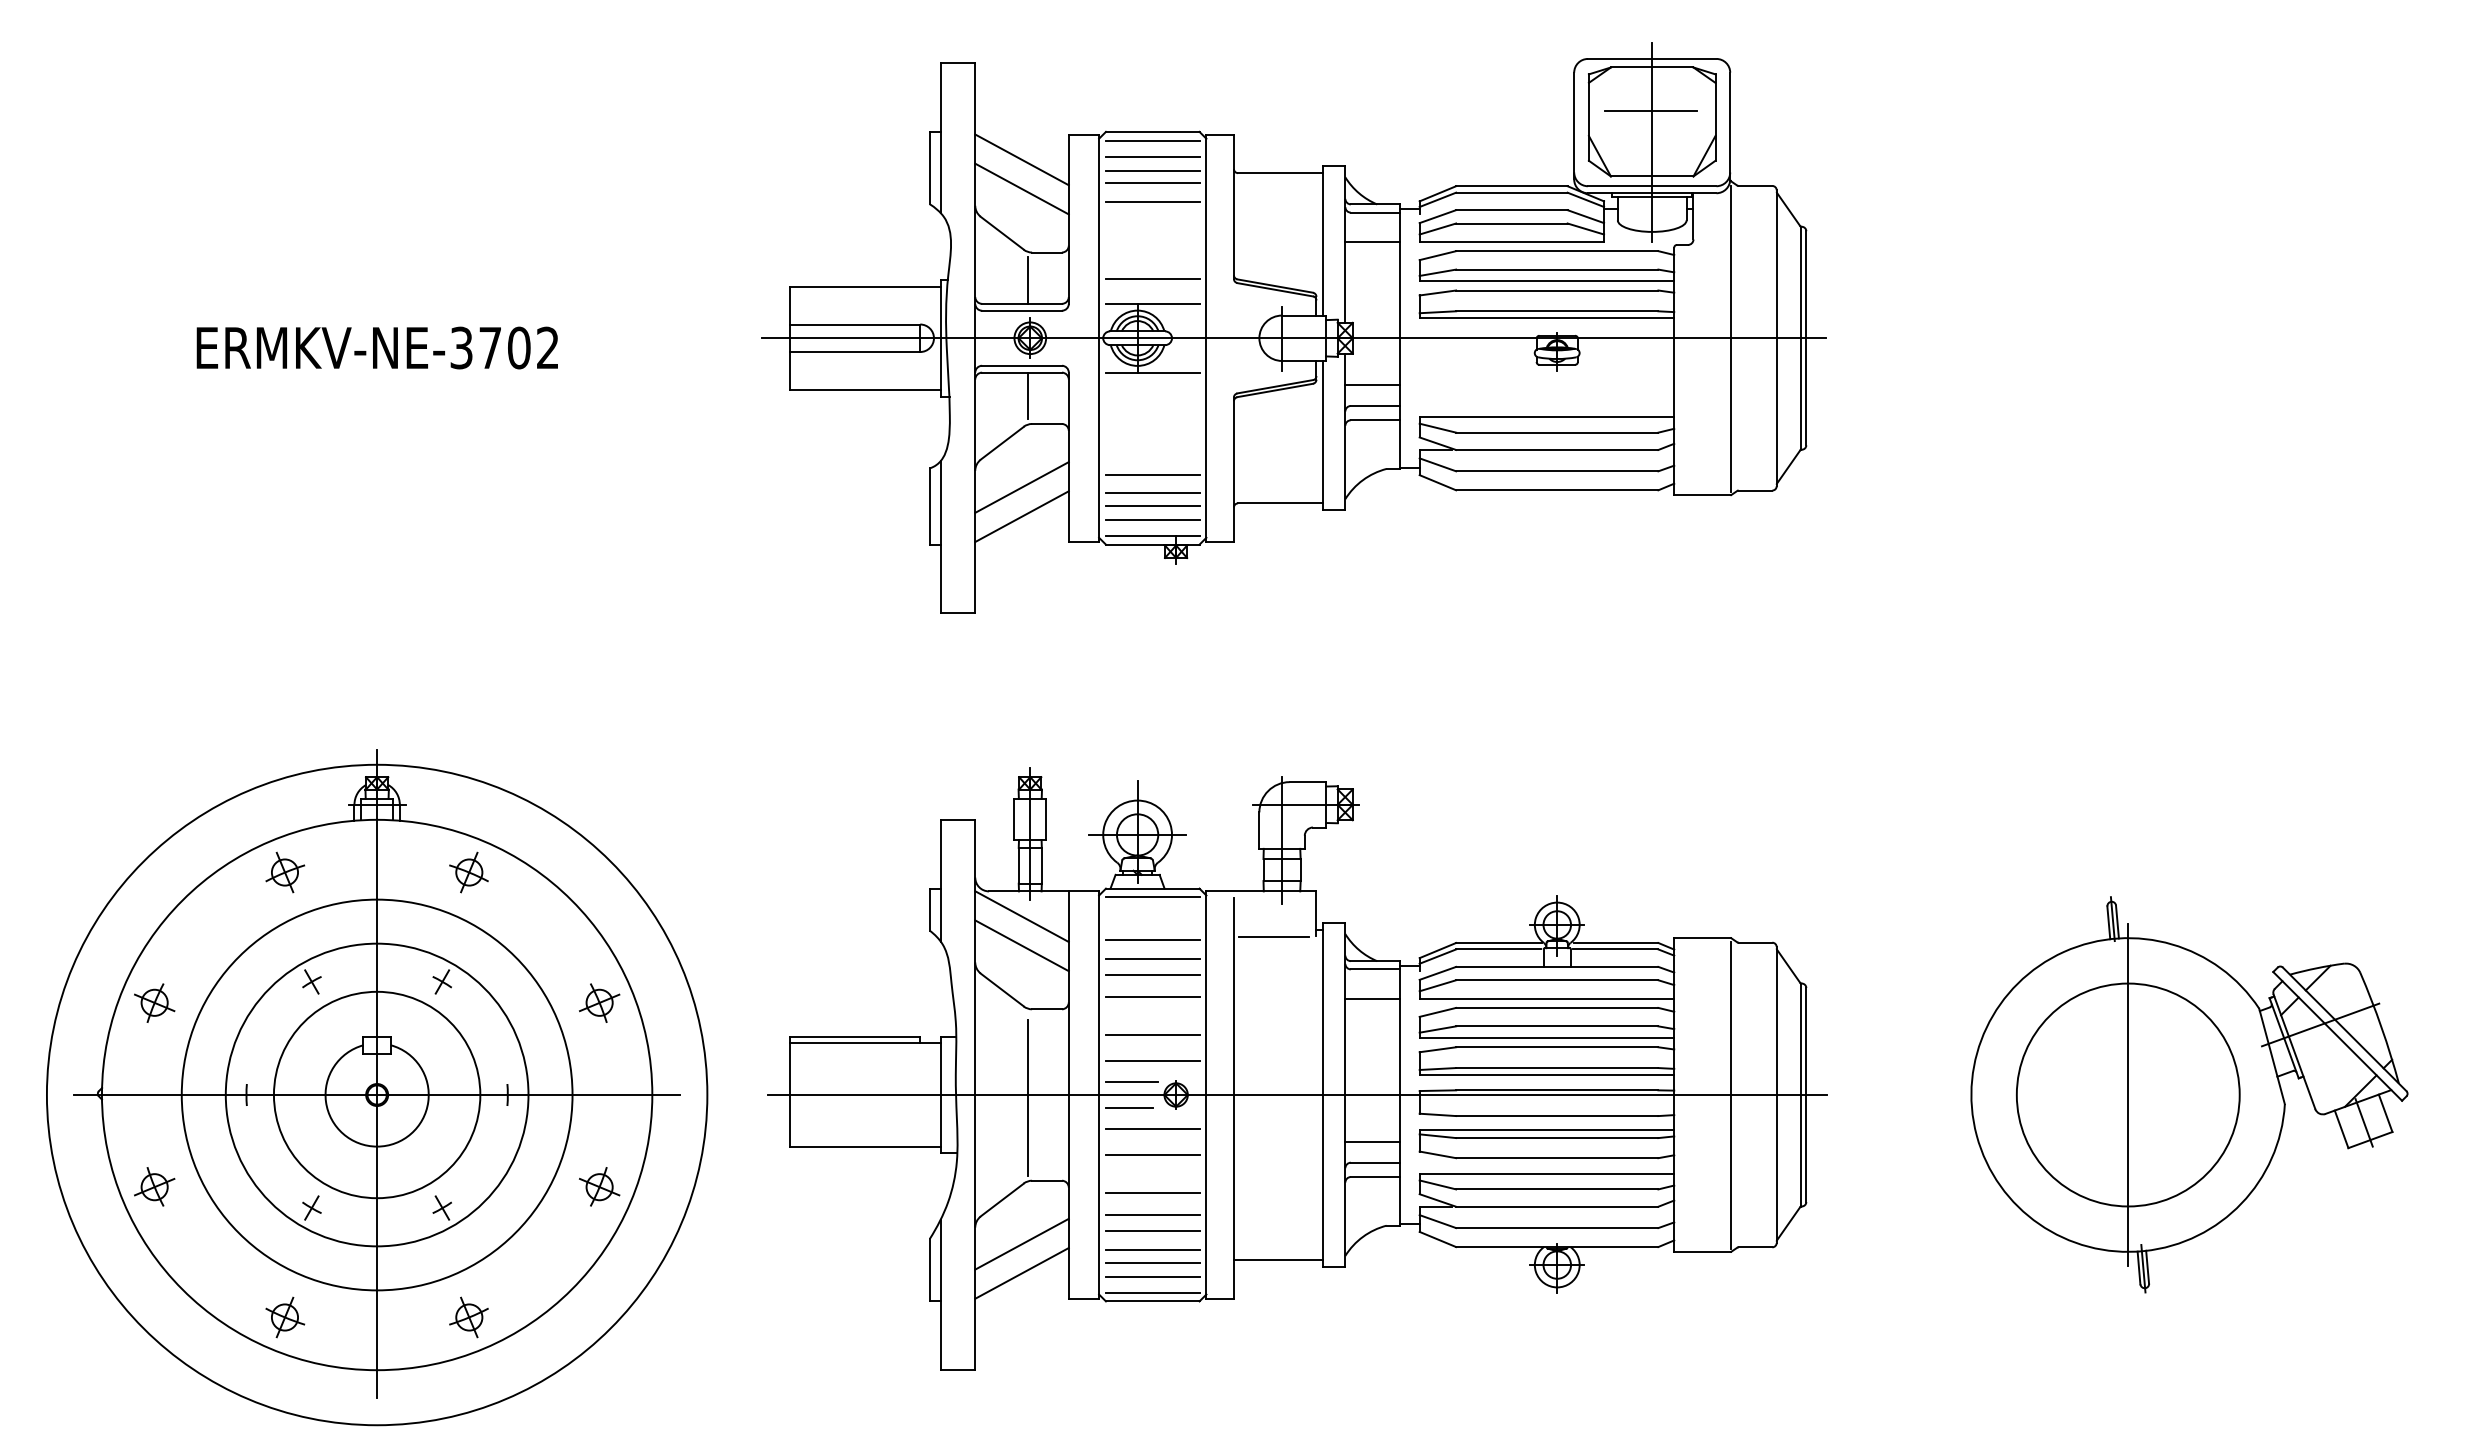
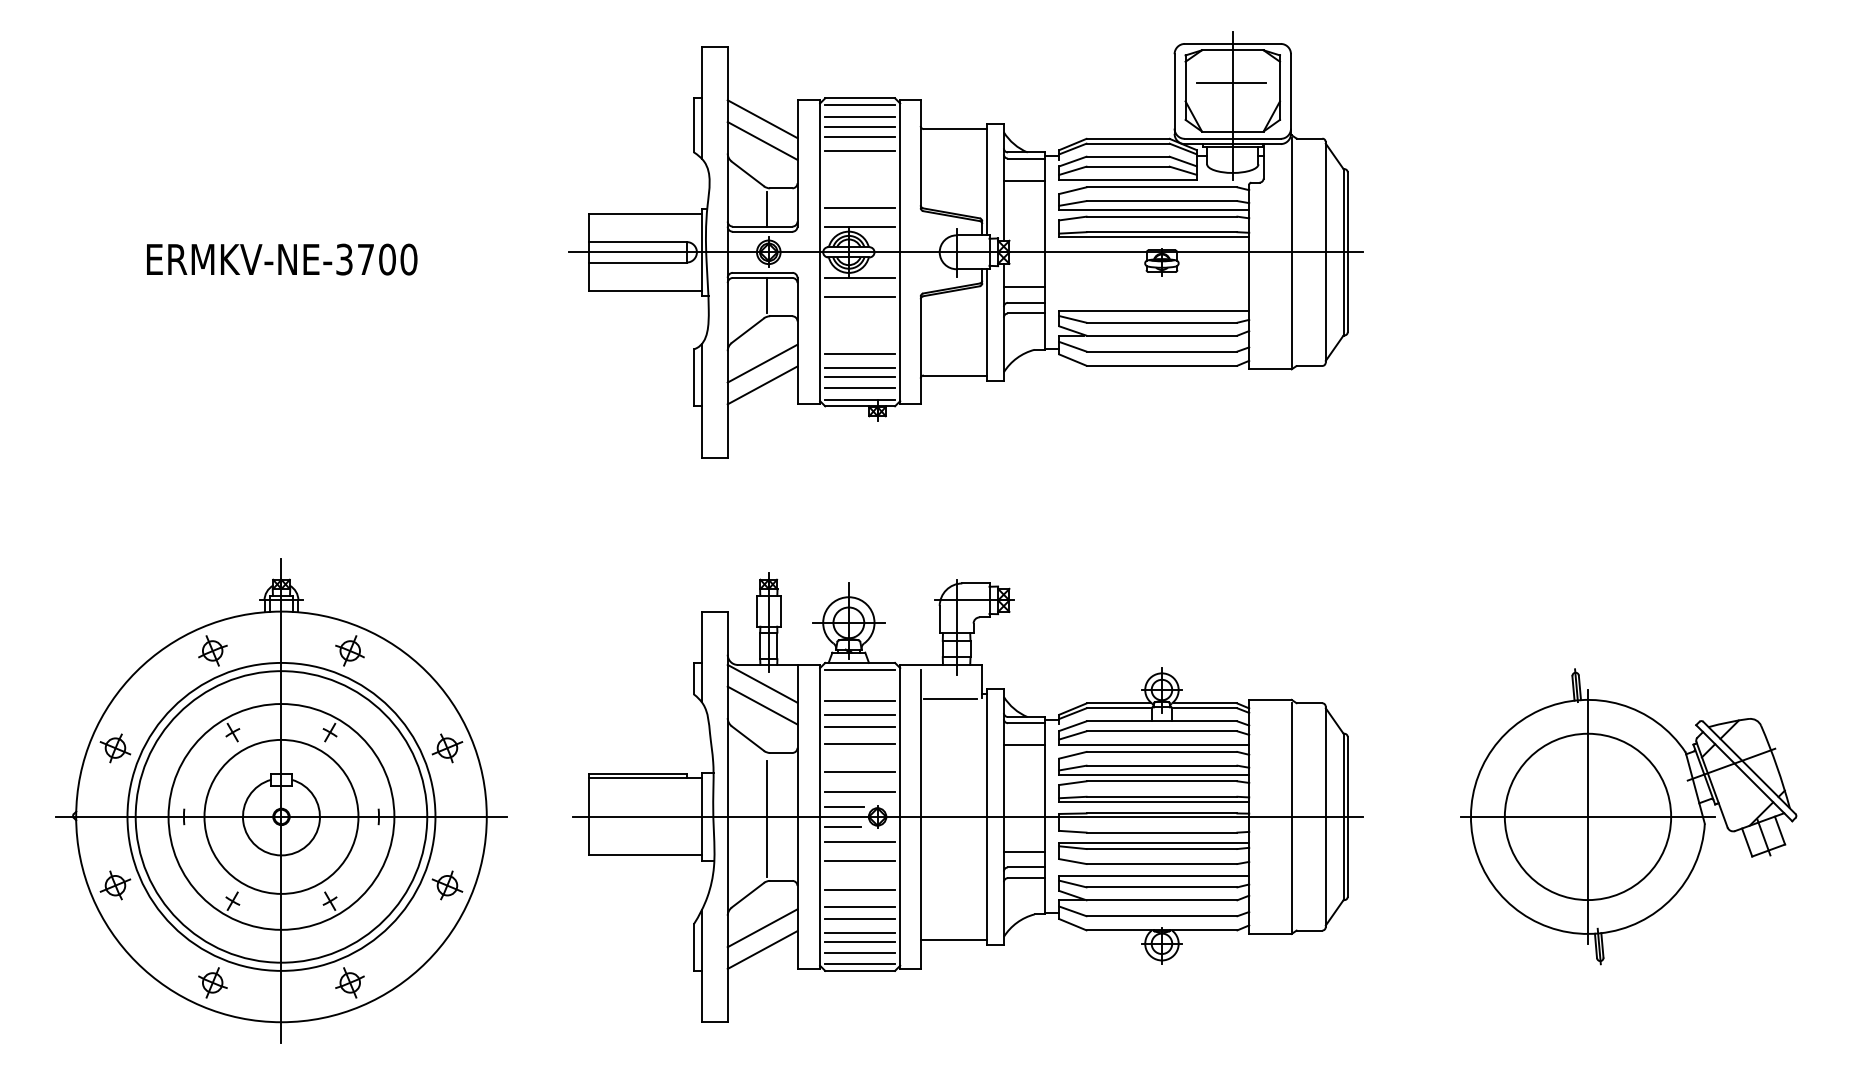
text: (547, 347) -> (408, 259), ERMKV-NE-3702 -> ERMKV-NE-3700
line: (1152, 397) -> (859, 296), added
circle: (376, 1094) -> (280, 816), size x0.62
line: (2127, 1095) -> (1587, 817), added

